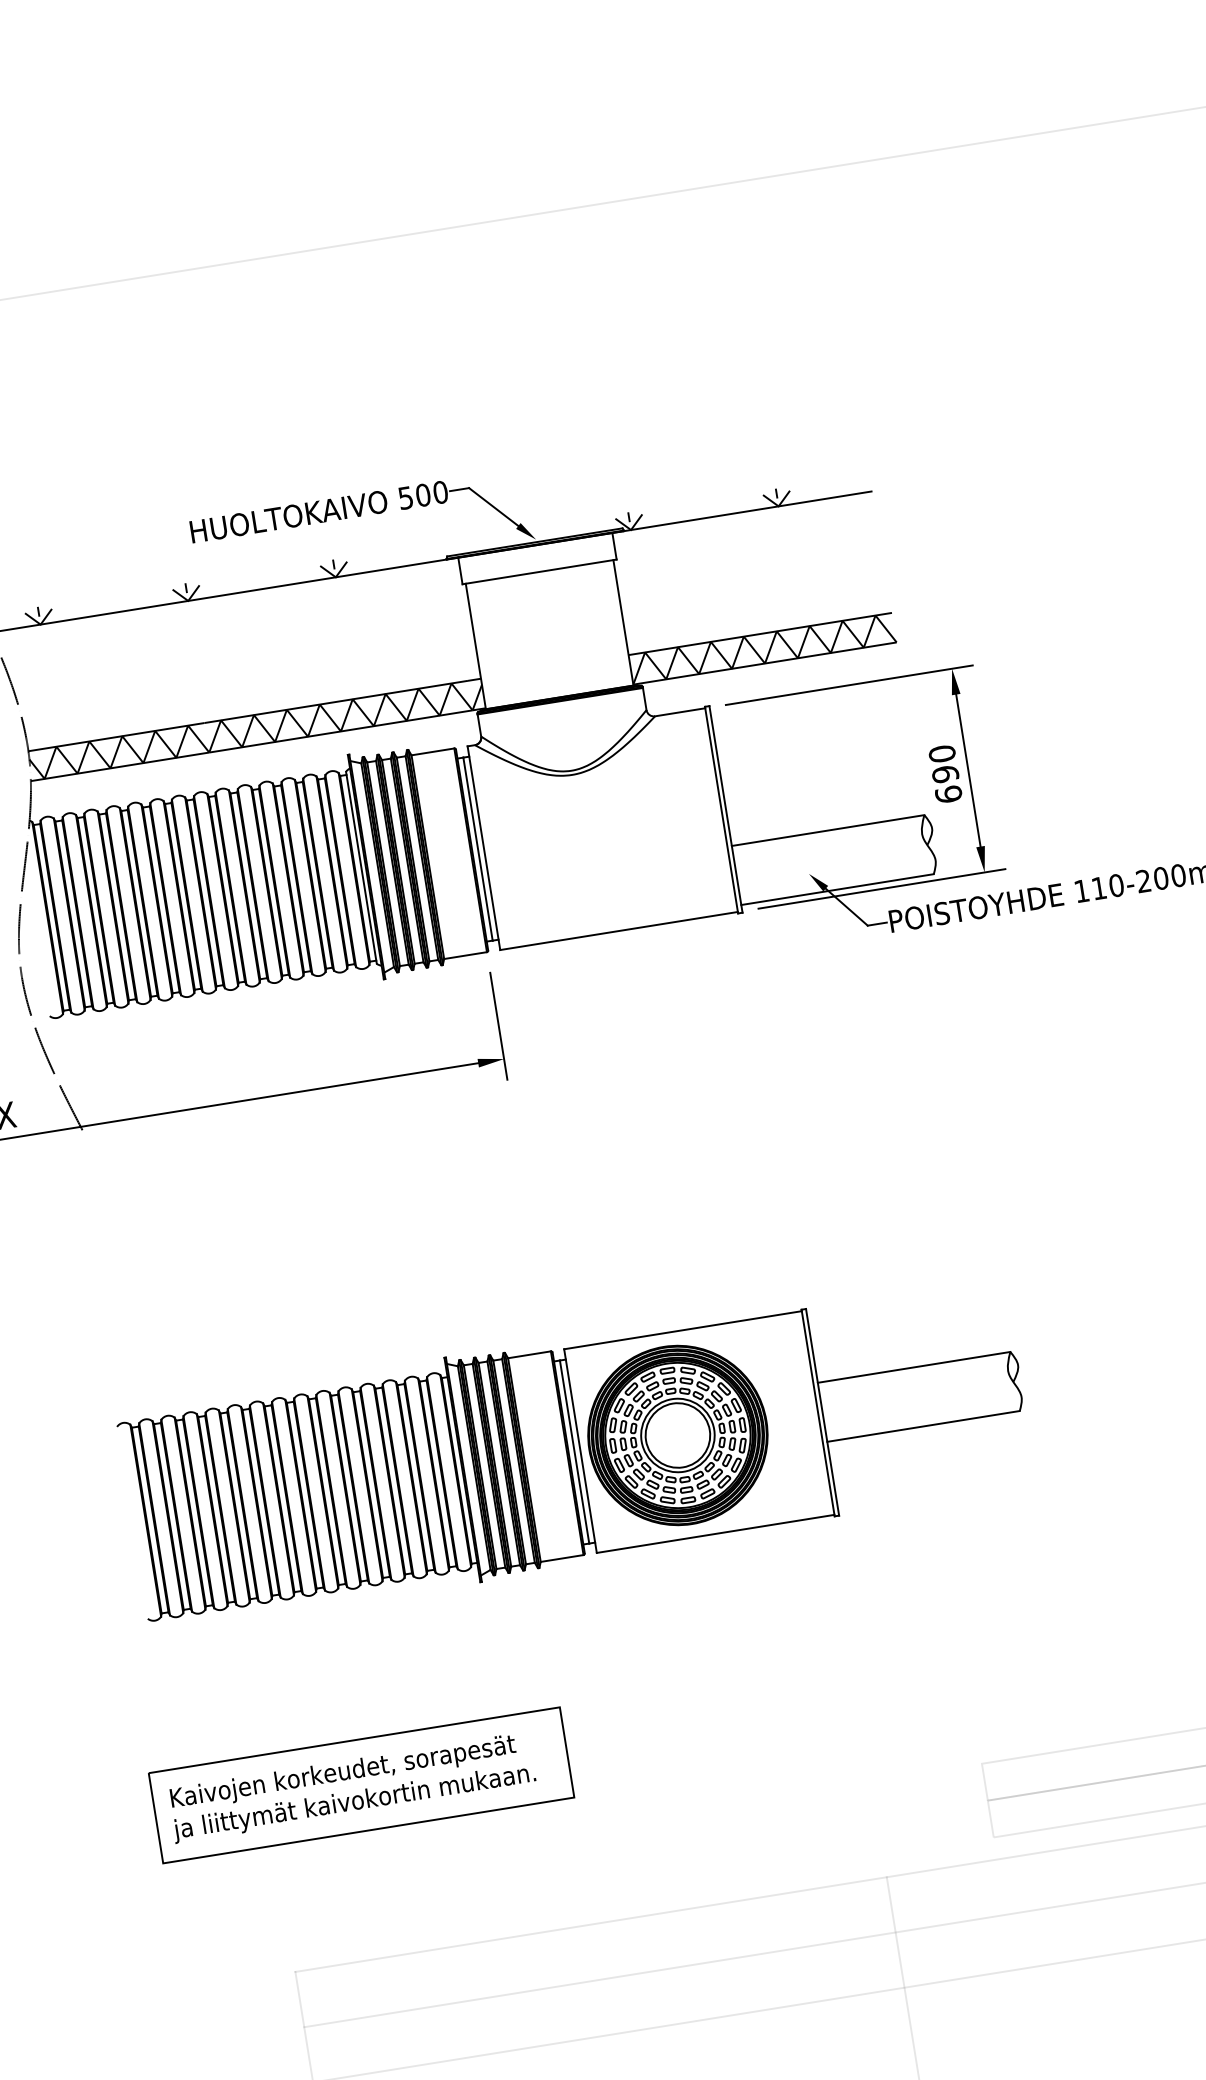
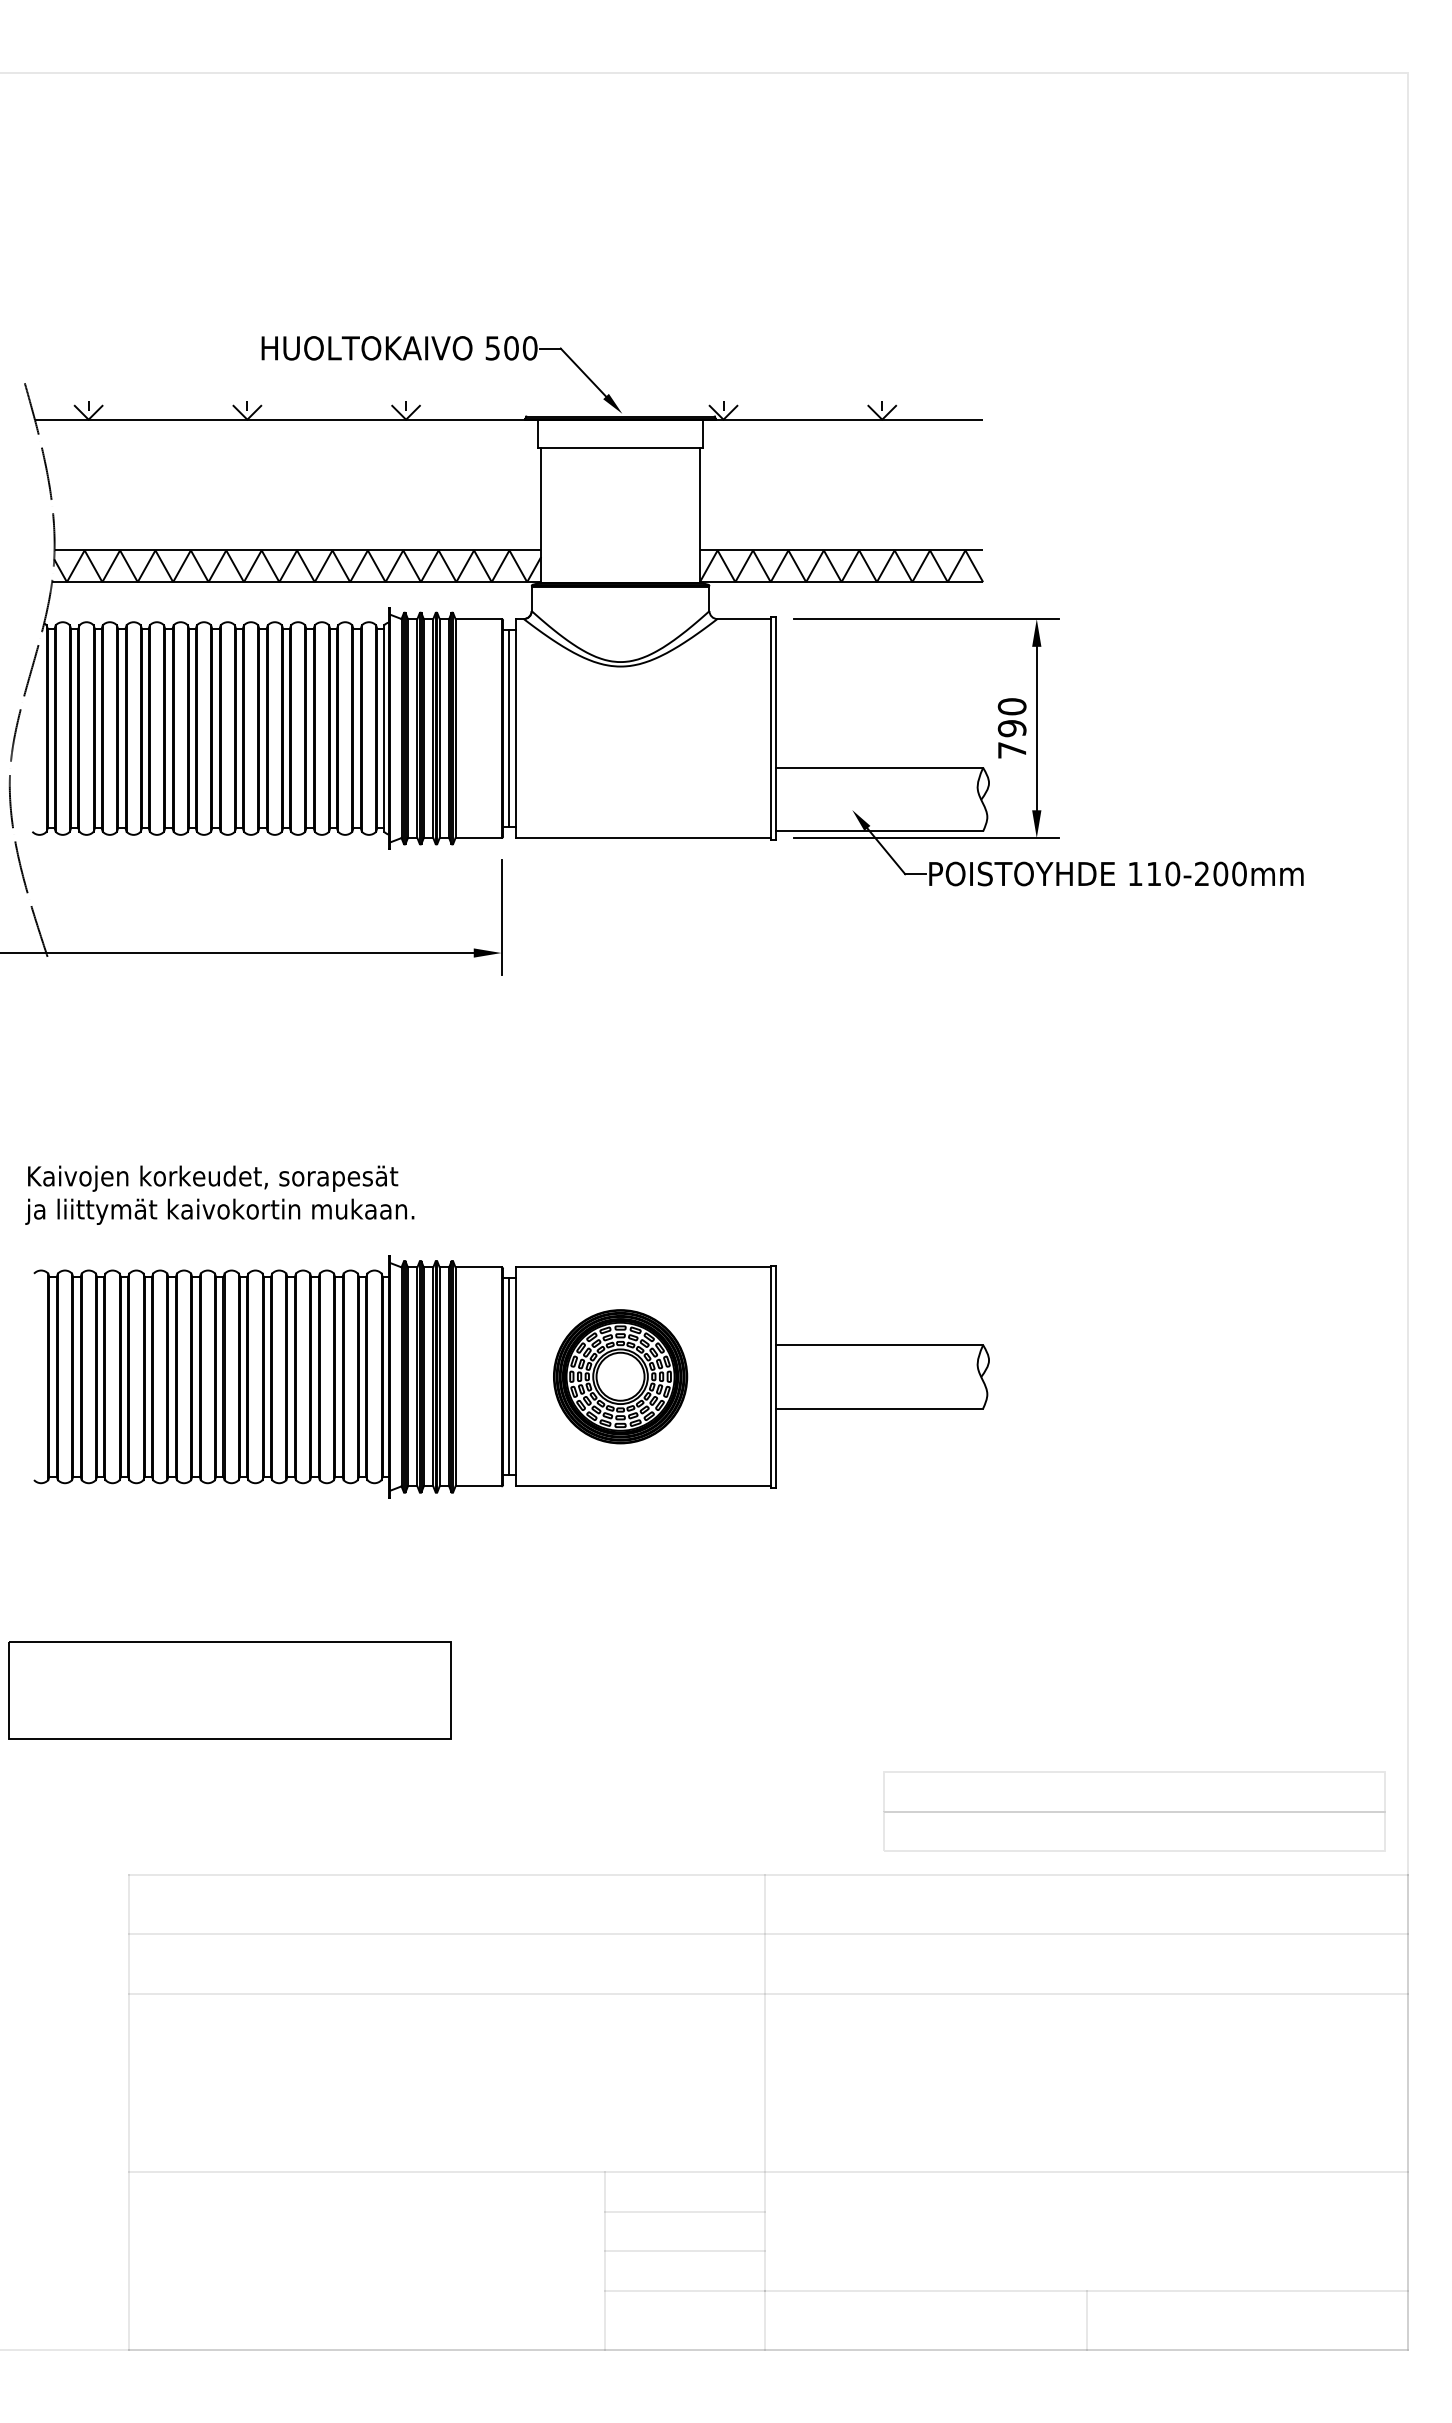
text: (947, 793) -> (1011, 749), 690 -> 790
part: (677, 1435) -> (620, 1376), size x0.7
text: (351, 1786) -> (219, 1194), moved

